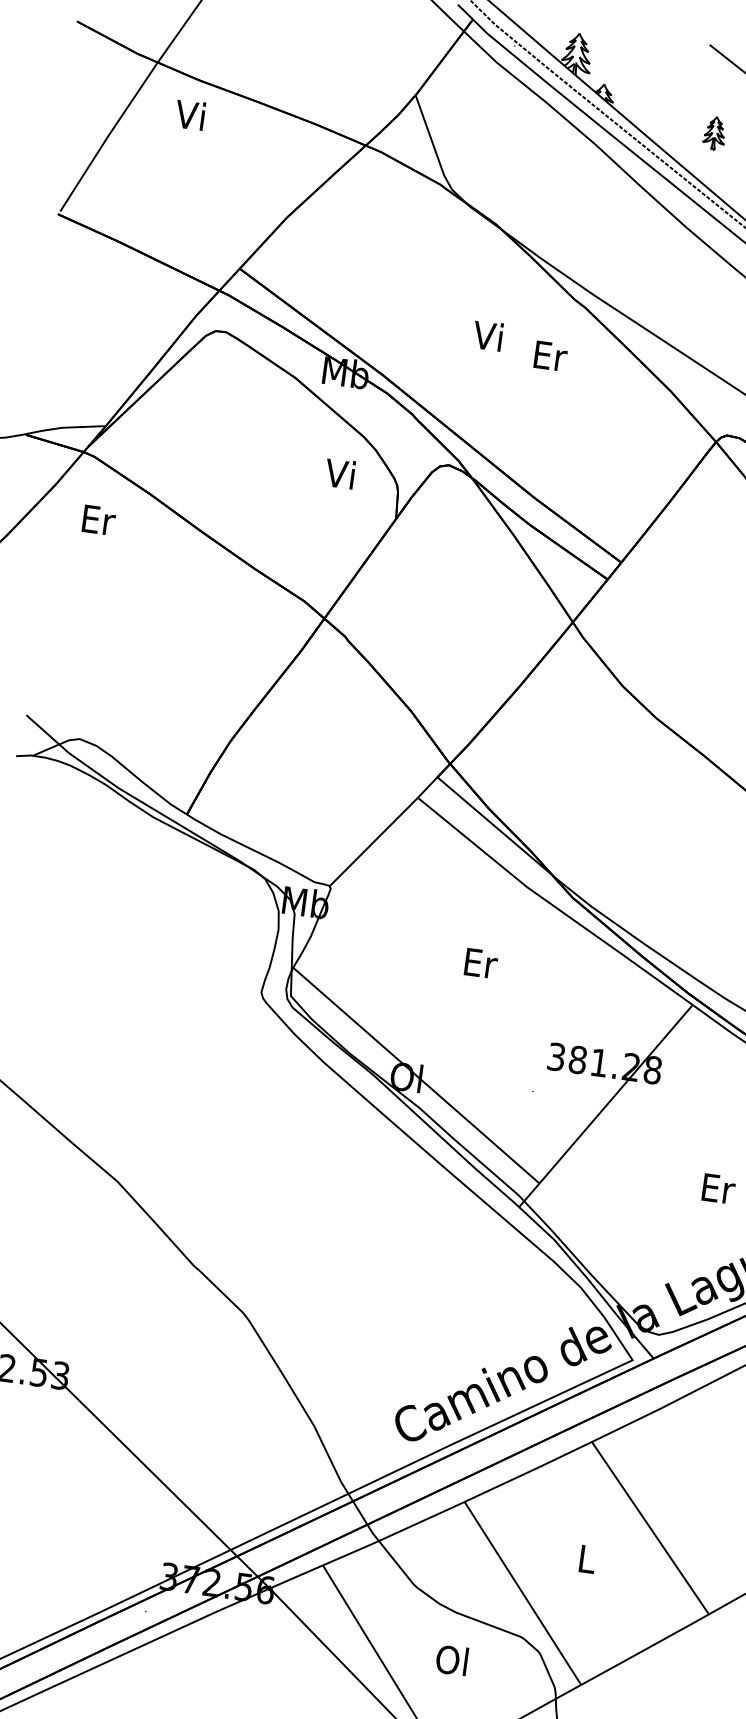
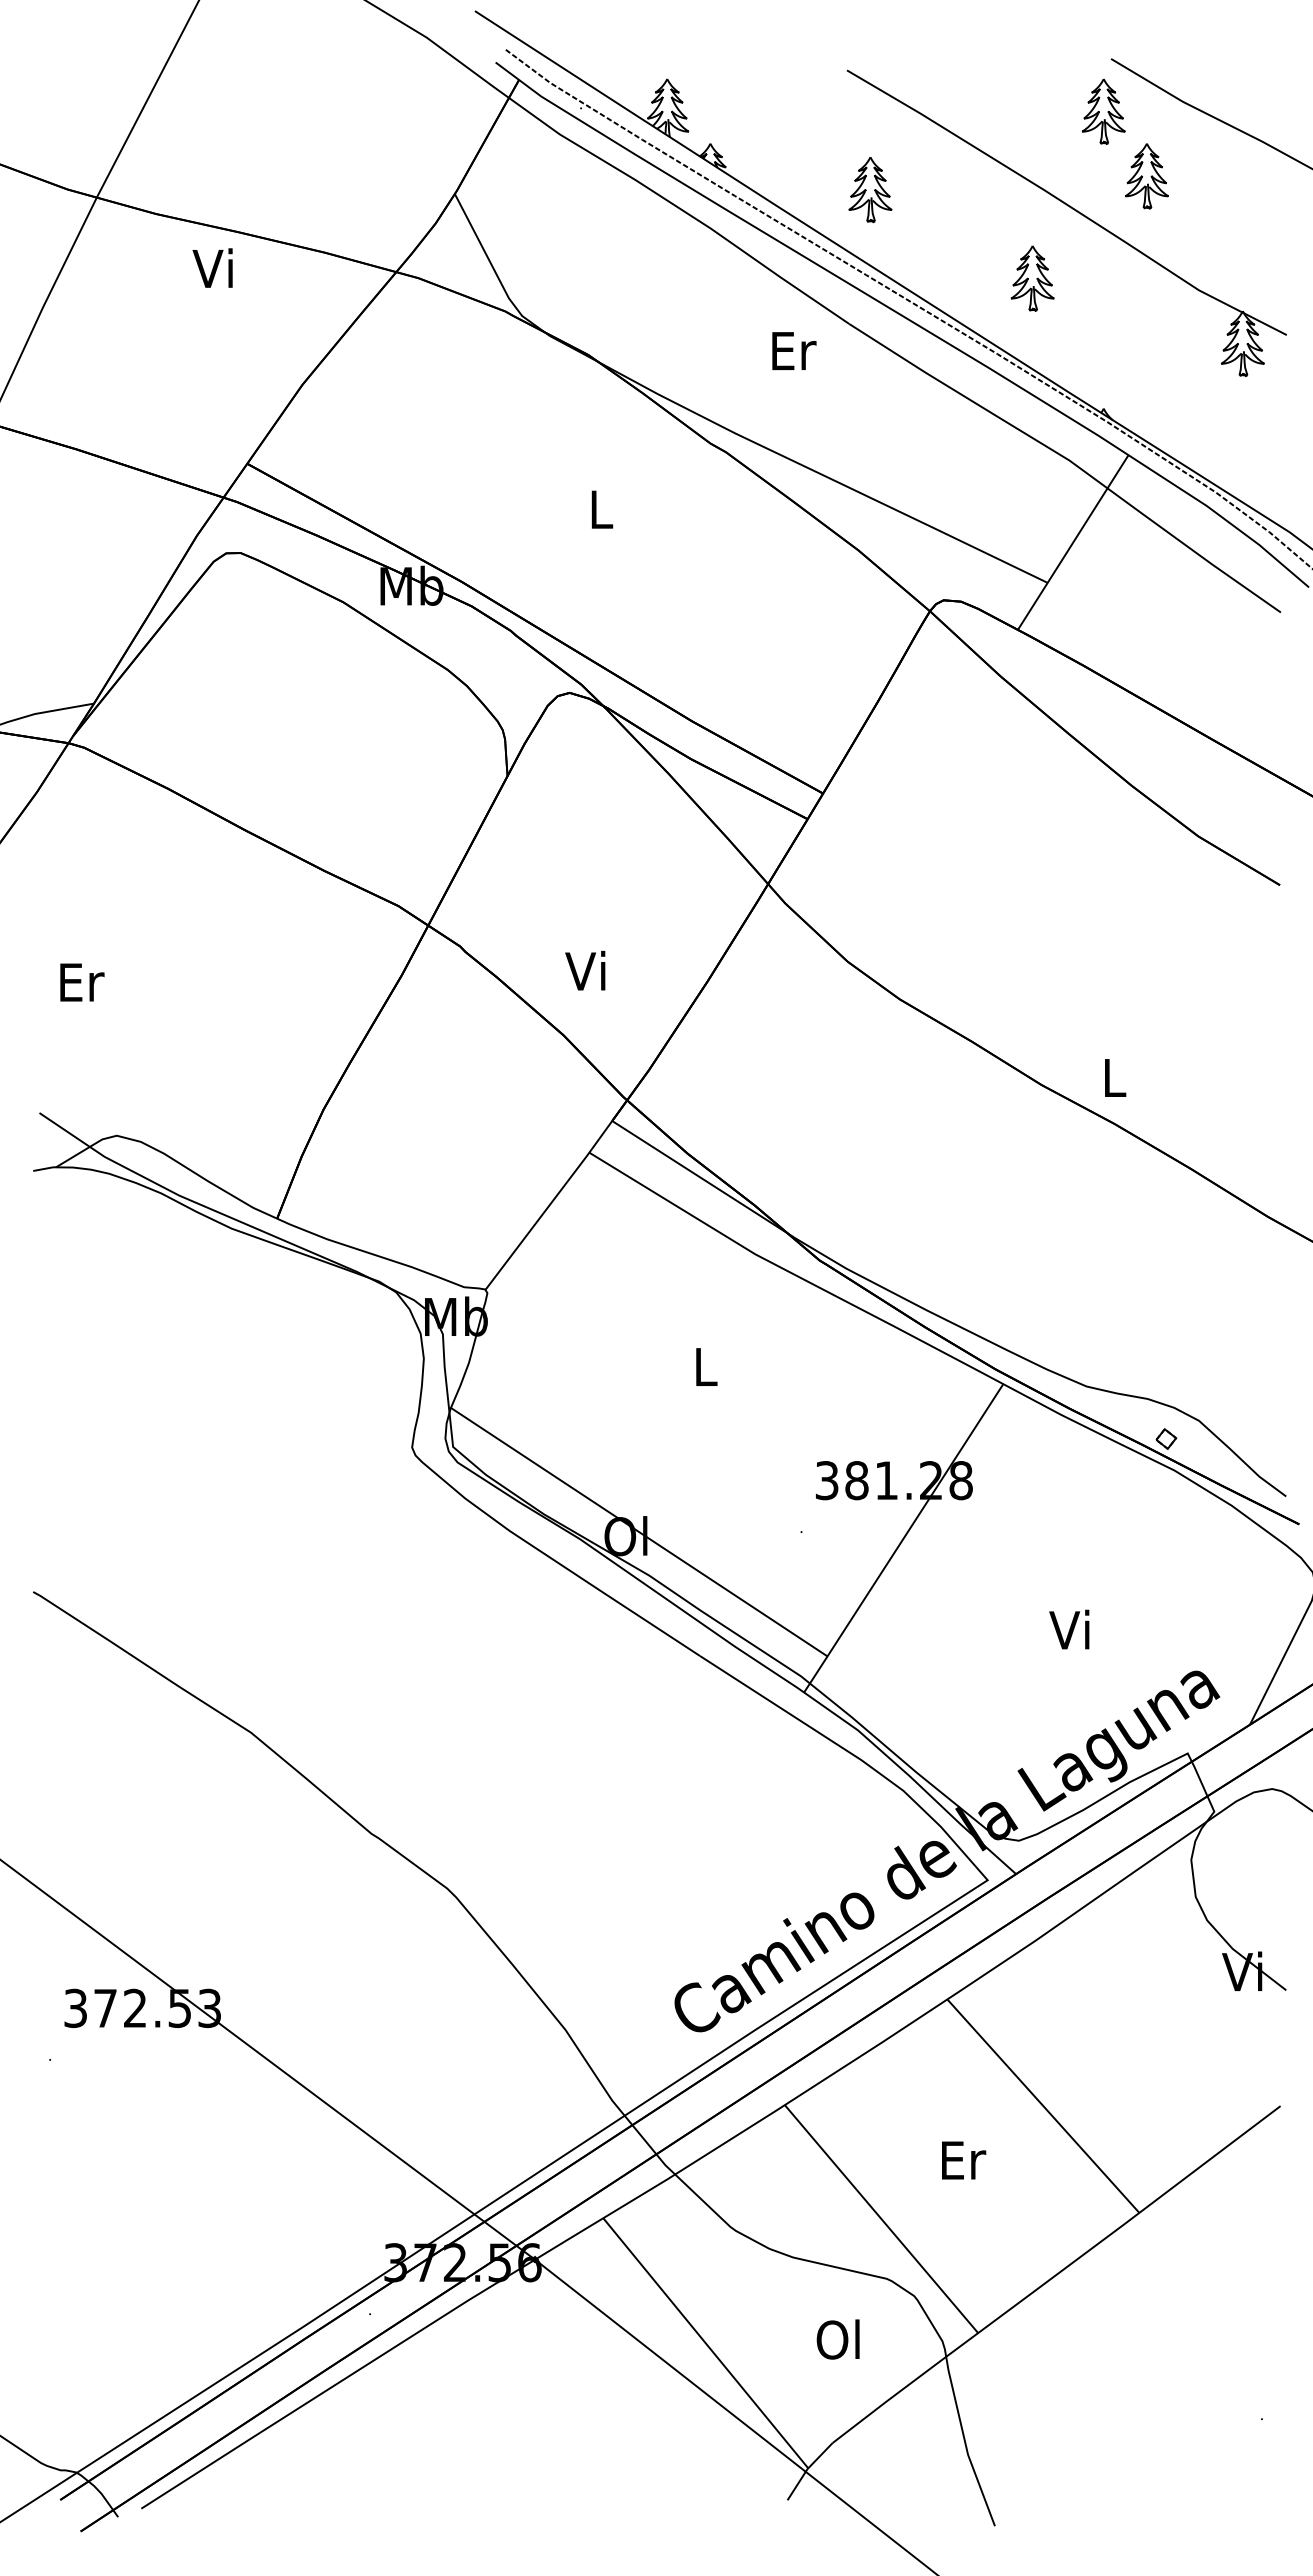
text: (189, 114) -> (212, 267), moved
part: (714, 132) -> (870, 189), size x1.43
text: (487, 335) -> (598, 508), Vi -> L
text: (551, 355) -> (794, 350), moved
text: (340, 473) -> (585, 970), moved
text: (99, 520) -> (82, 982), moved
text: (481, 963) -> (706, 1366), Er -> L
text: (718, 1188) -> (1072, 1629), Er -> Vi
text: (588, 1559) -> (964, 2160), L -> Er
text: (451, 1660) -> (837, 2339), moved

